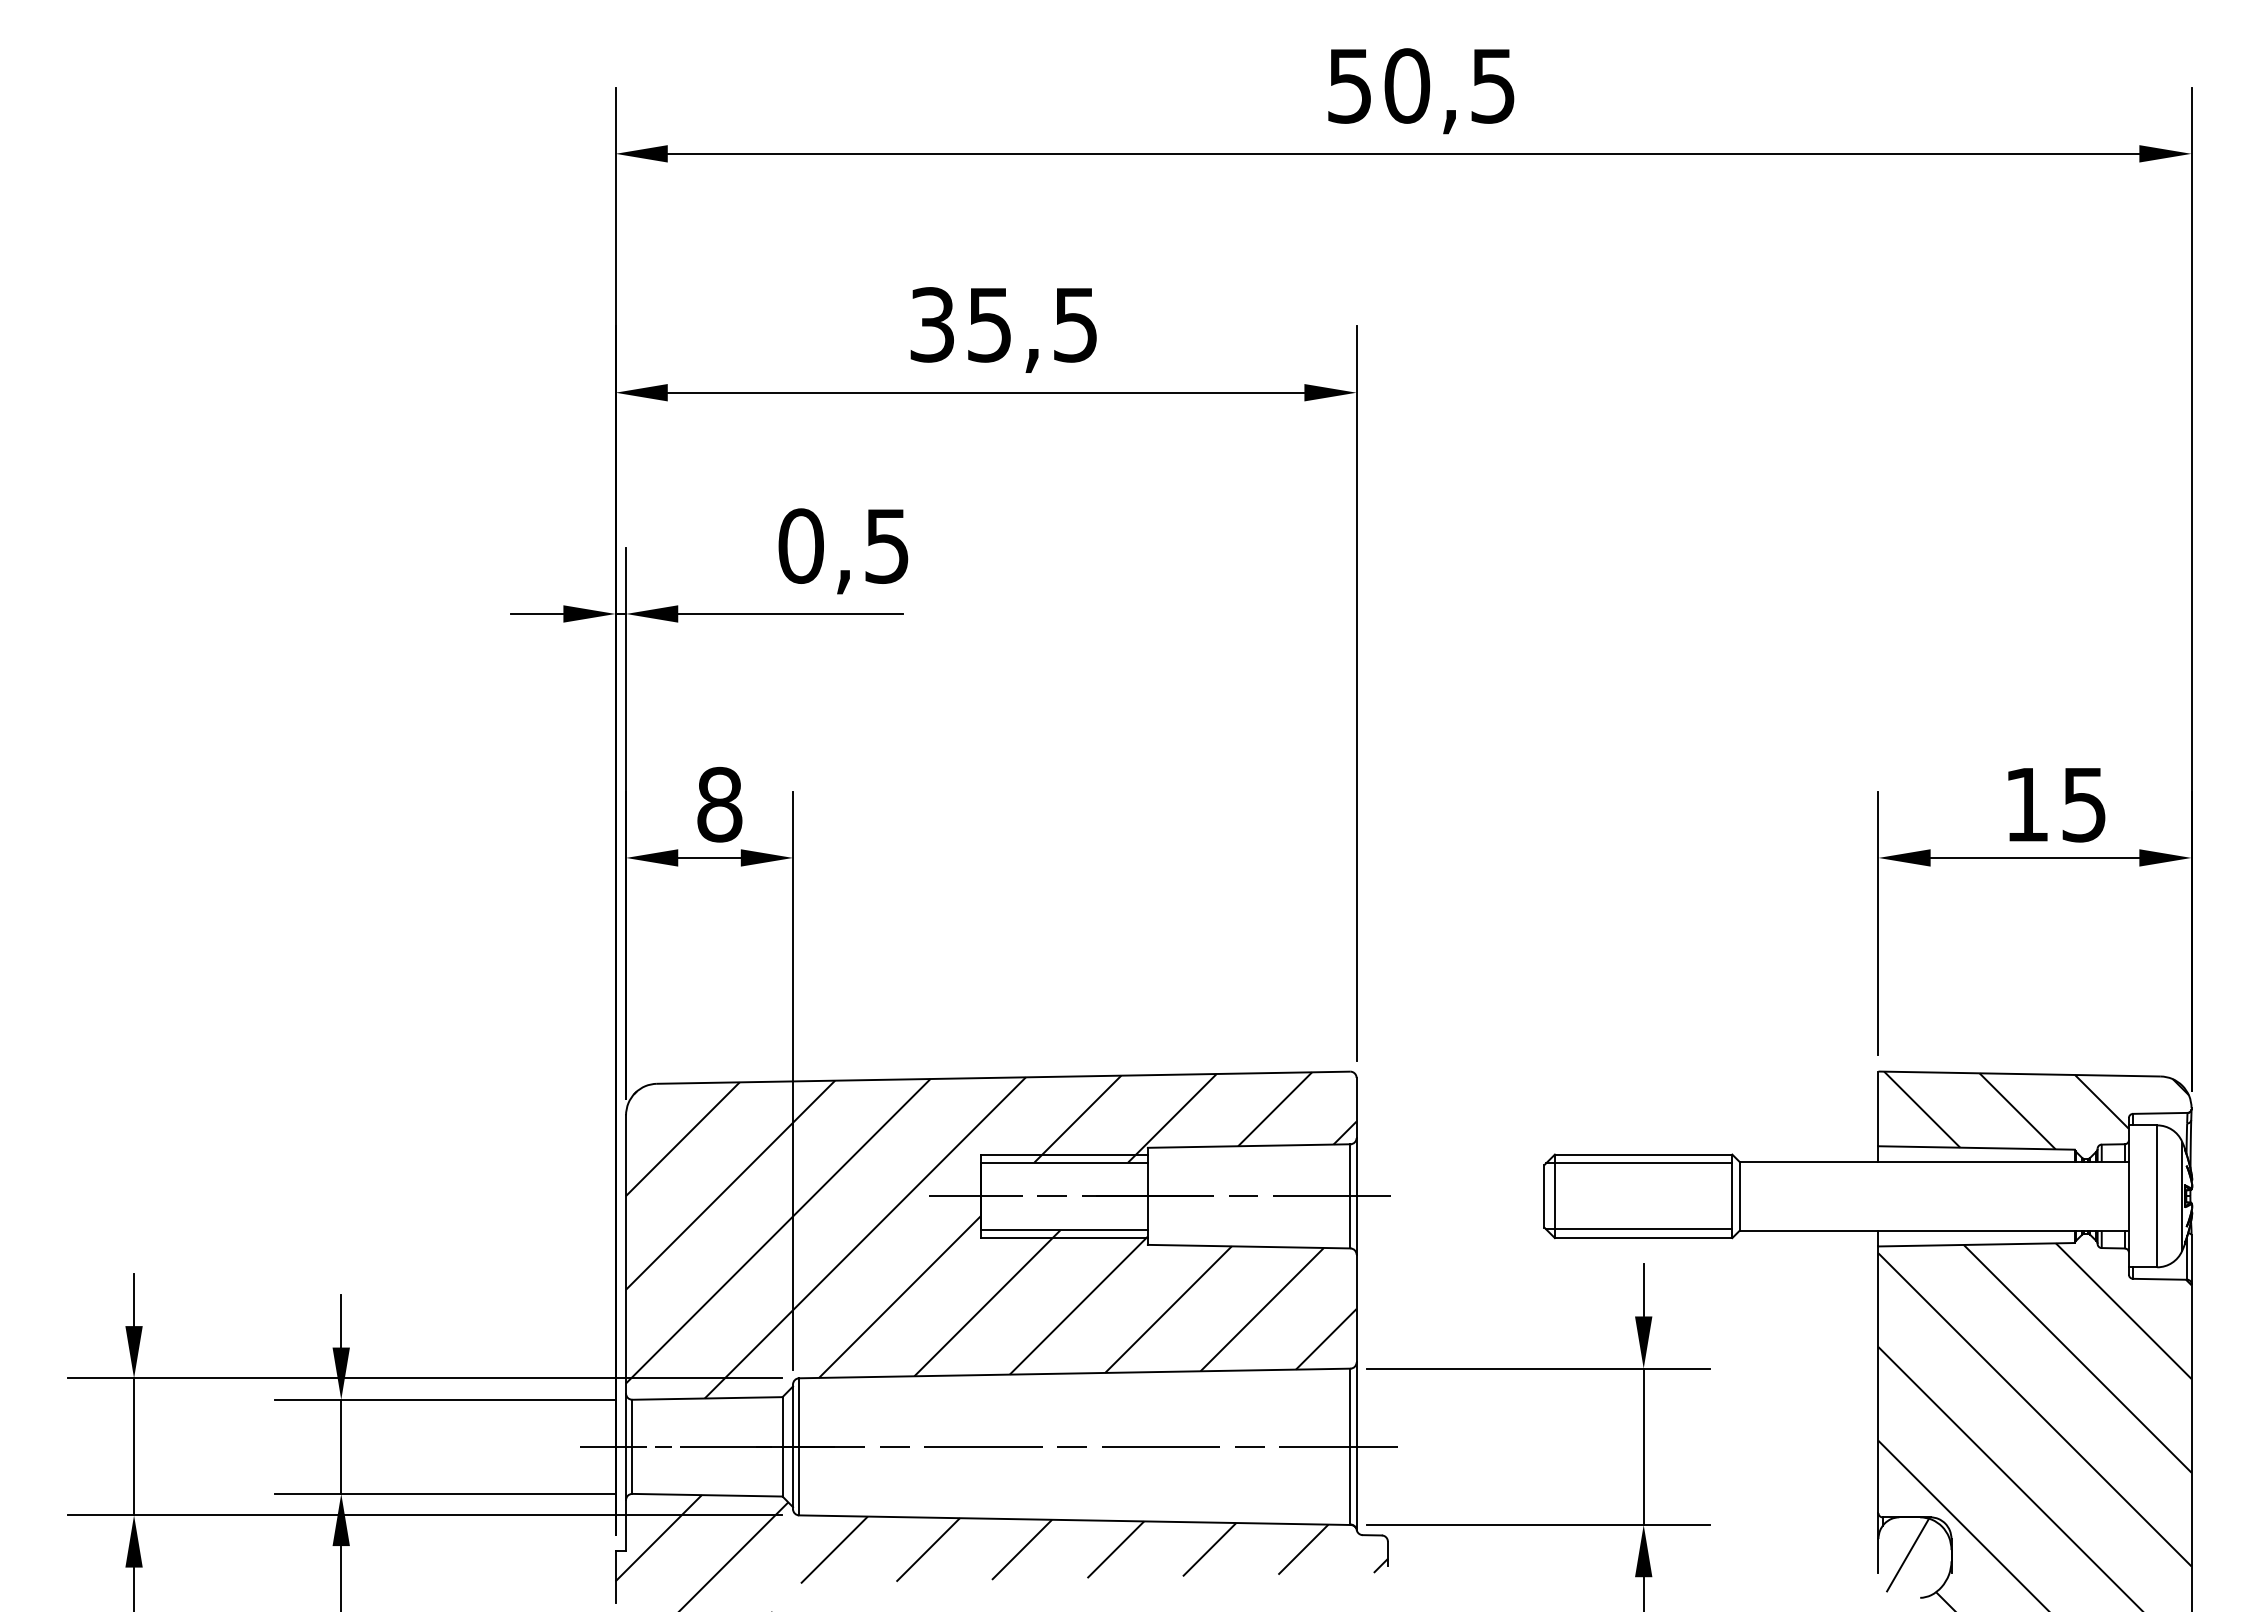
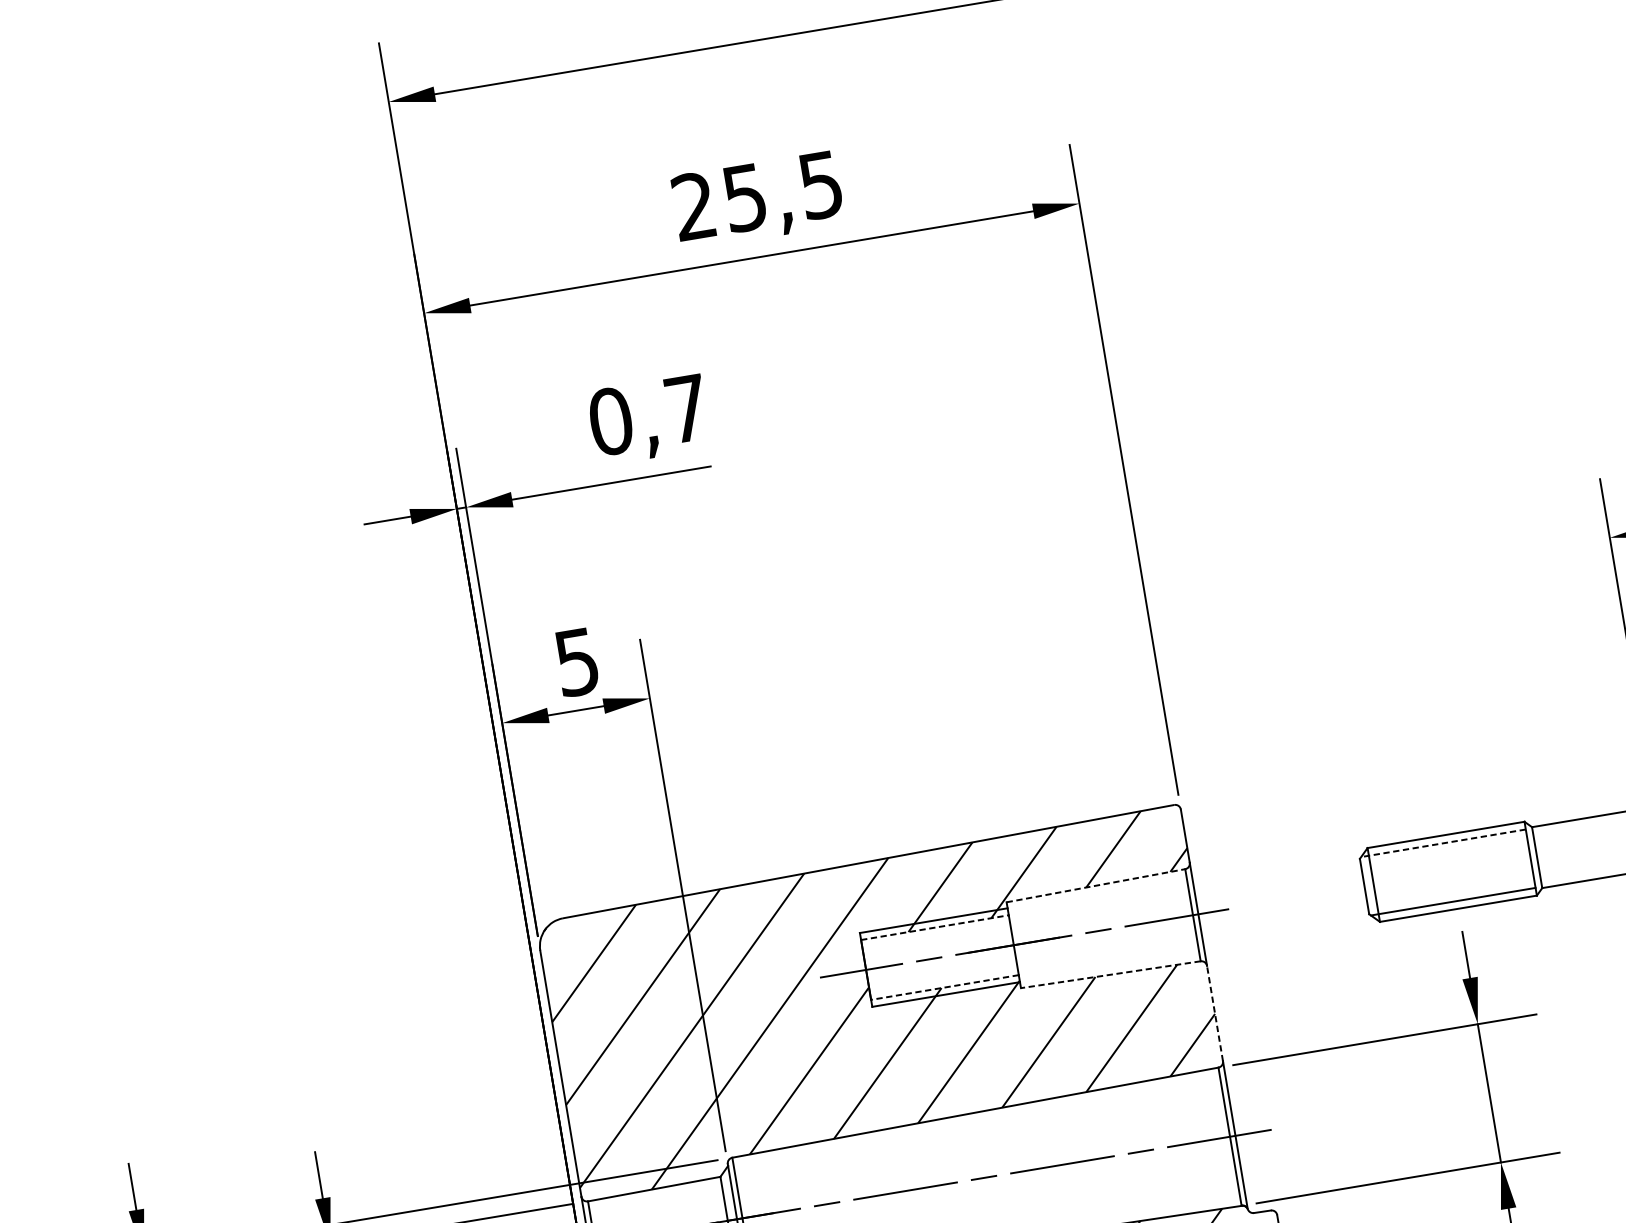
text: (931, 324) -> (693, 206), 35,5 -> 25,5
text: (886, 546) -> (686, 409), 0,5 -> 0,7
text: (719, 804) -> (576, 662), 8 -> 5
line: (1249, 1146) -> (1096, 886), solid -> dashed
line: (1064, 1162) -> (935, 927), solid -> dashed
line: (1638, 1163) -> (1442, 843), solid -> dashed
line: (1063, 1230) -> (944, 987), solid -> dashed
line: (1248, 1246) -> (1110, 974), solid -> dashed
line: (1356, 1308) -> (1214, 1013), solid -> dashed

